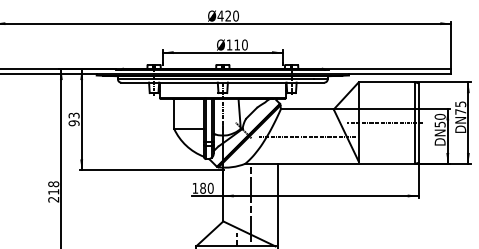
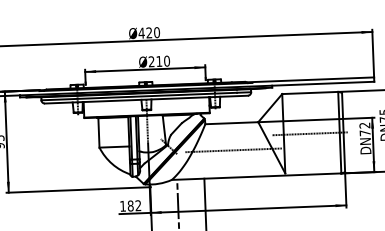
text: (229, 44) -> (151, 61), 110 -> 210
text: (439, 120) -> (364, 129), 50 -> 72
text: (210, 187) -> (138, 204), 180 -> 182

